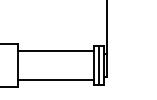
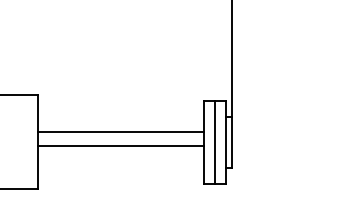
line: (55, 51) -> (120, 146), moved
line: (55, 79) -> (120, 131), moved

